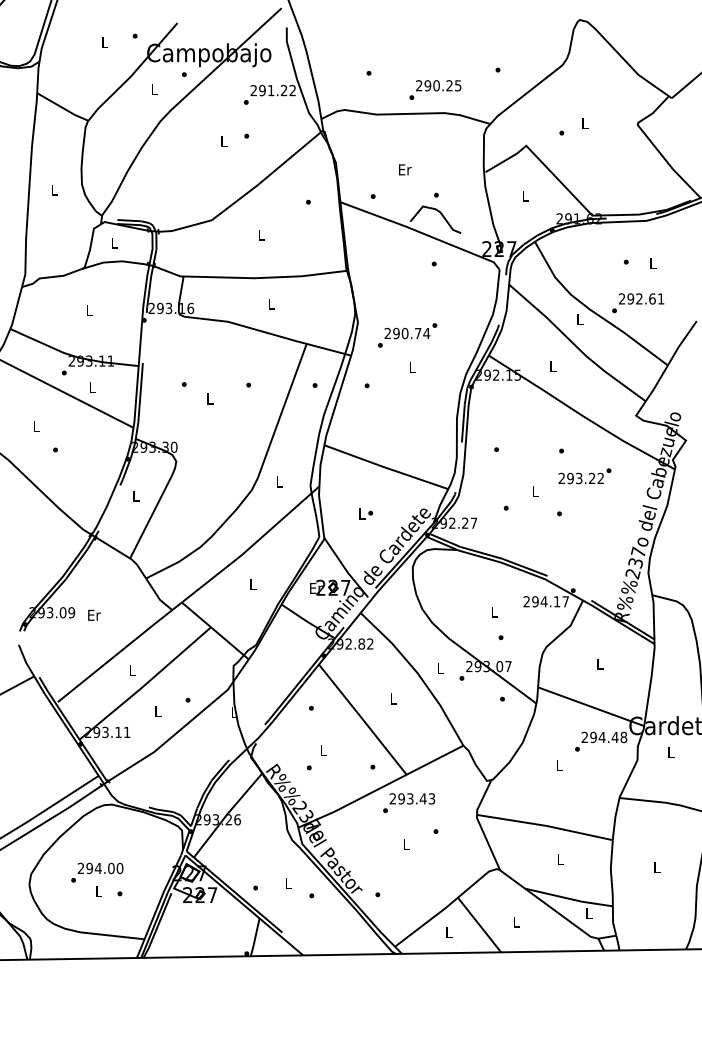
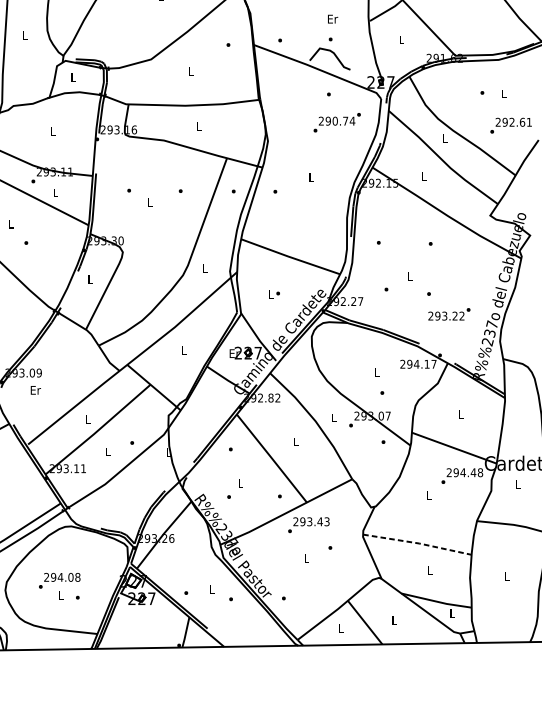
text: (405, 169) -> (333, 18), moved
text: (638, 303) -> (511, 125), moved
text: (407, 335) -> (337, 122), moved
text: (584, 476) -> (449, 314), moved
text: (94, 614) -> (35, 389), moved
line: (546, 825) -> (418, 543), solid -> dashed
text: (119, 868) -> (77, 577), 294.00 -> 294.08

